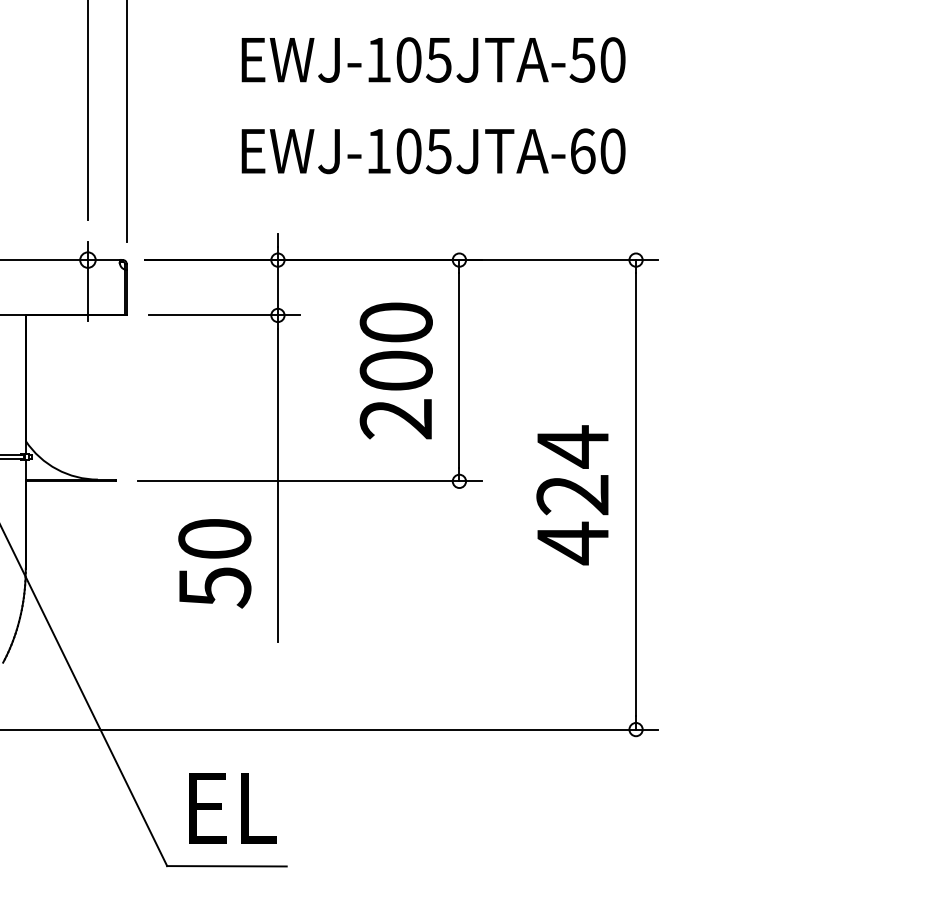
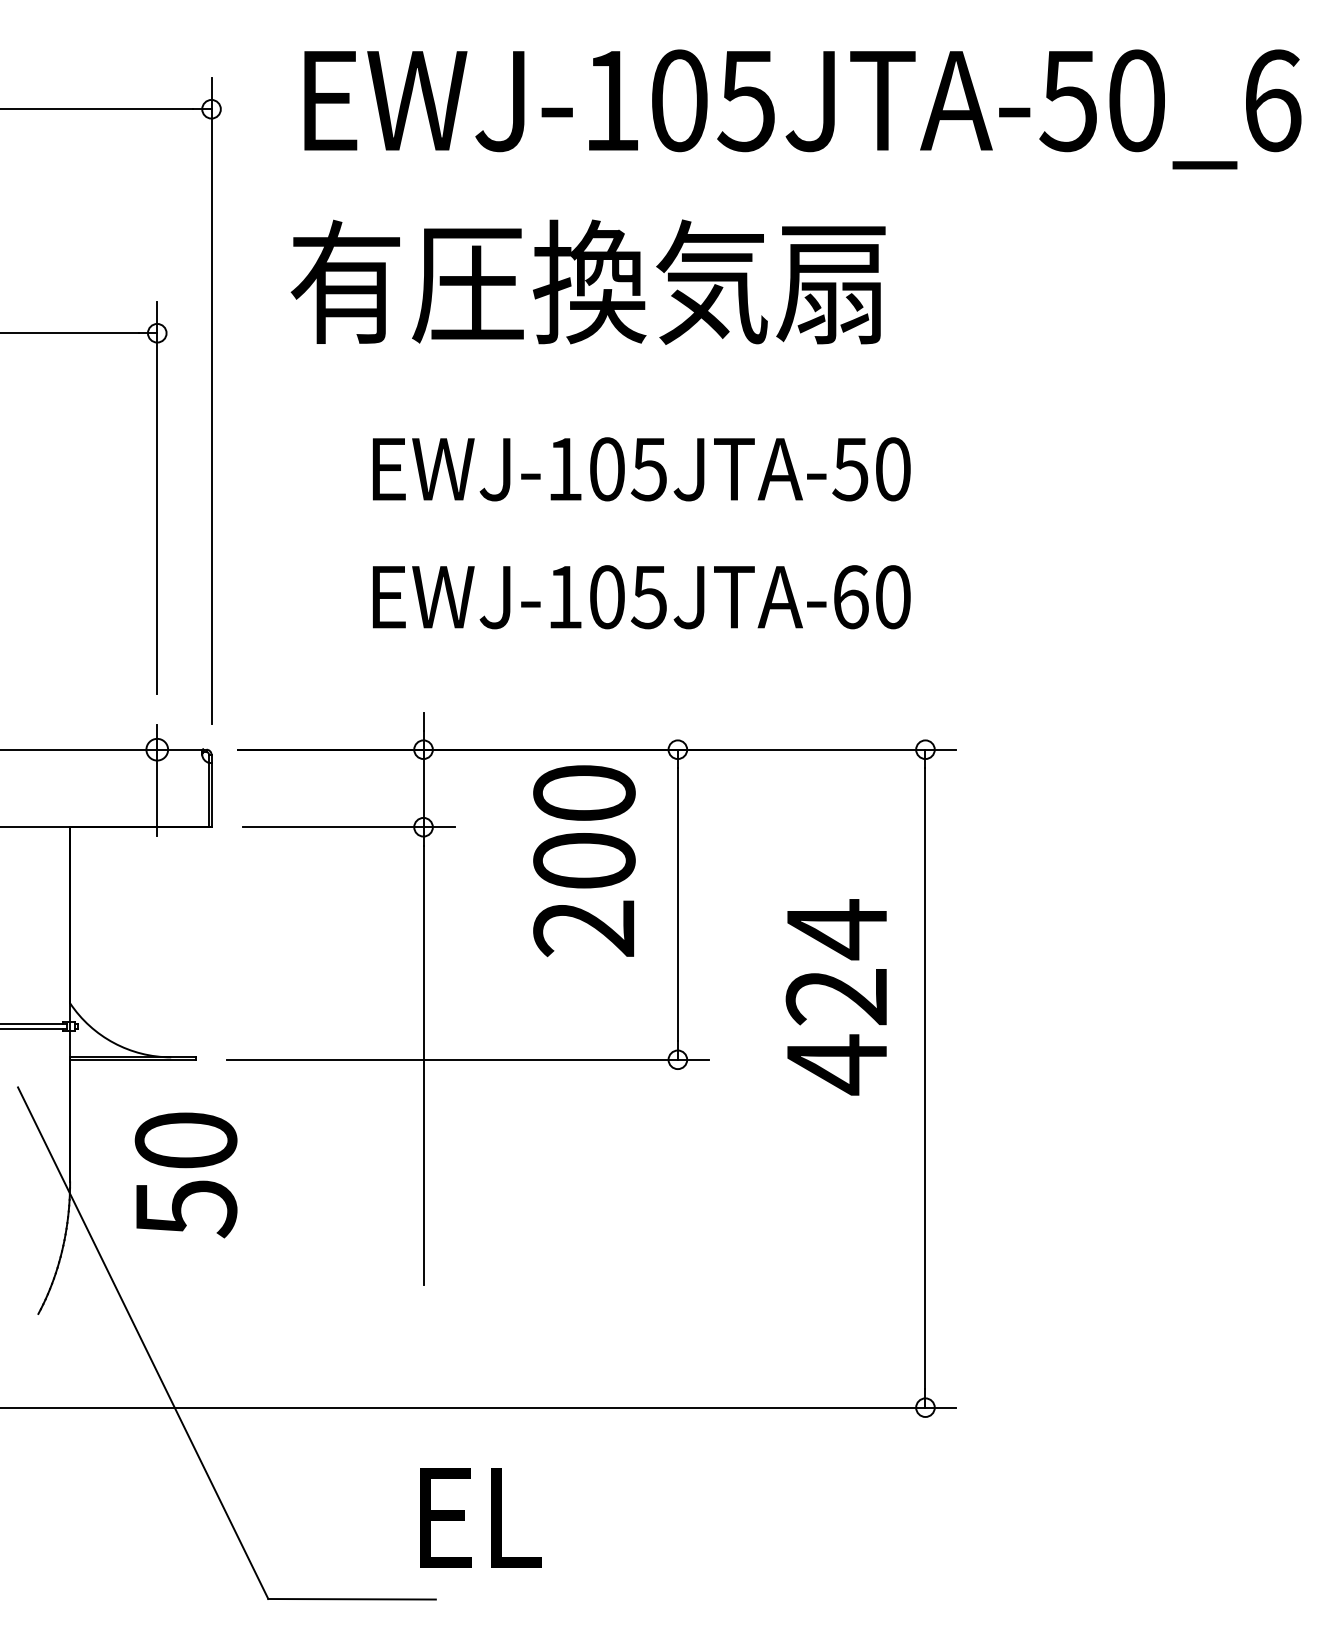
text: (396, 371) -> (584, 861), moved
text: (571, 495) -> (835, 997), moved
text: (214, 563) -> (185, 1175), moved
text: (232, 807) -> (480, 1517), moved

